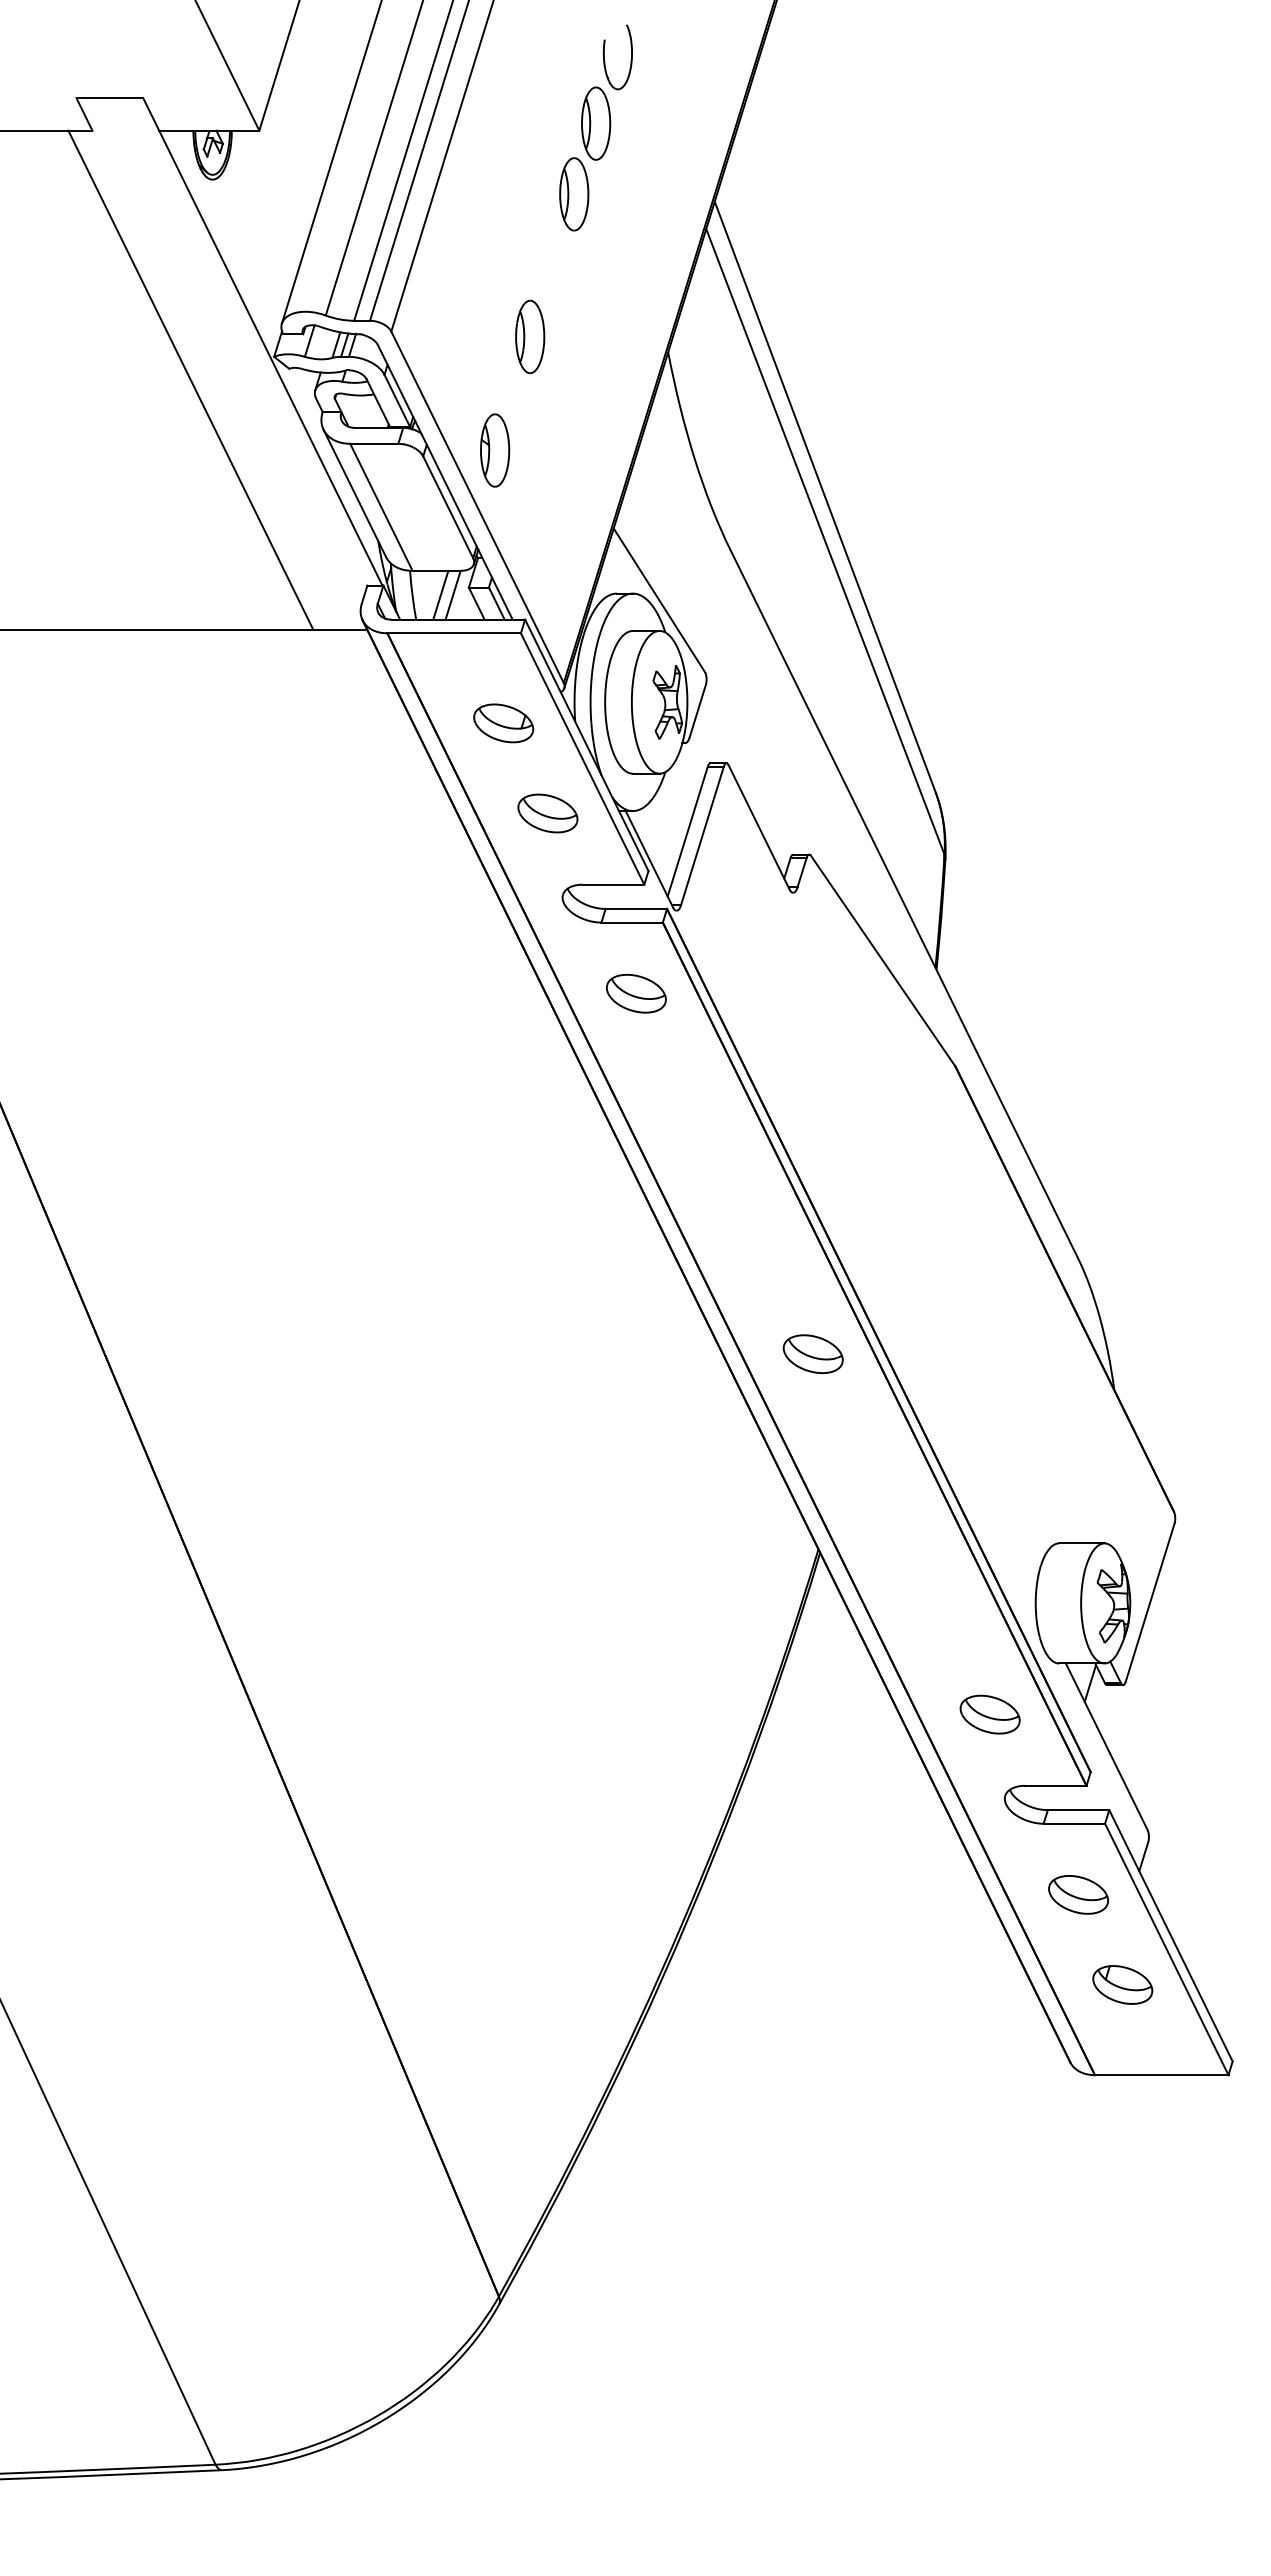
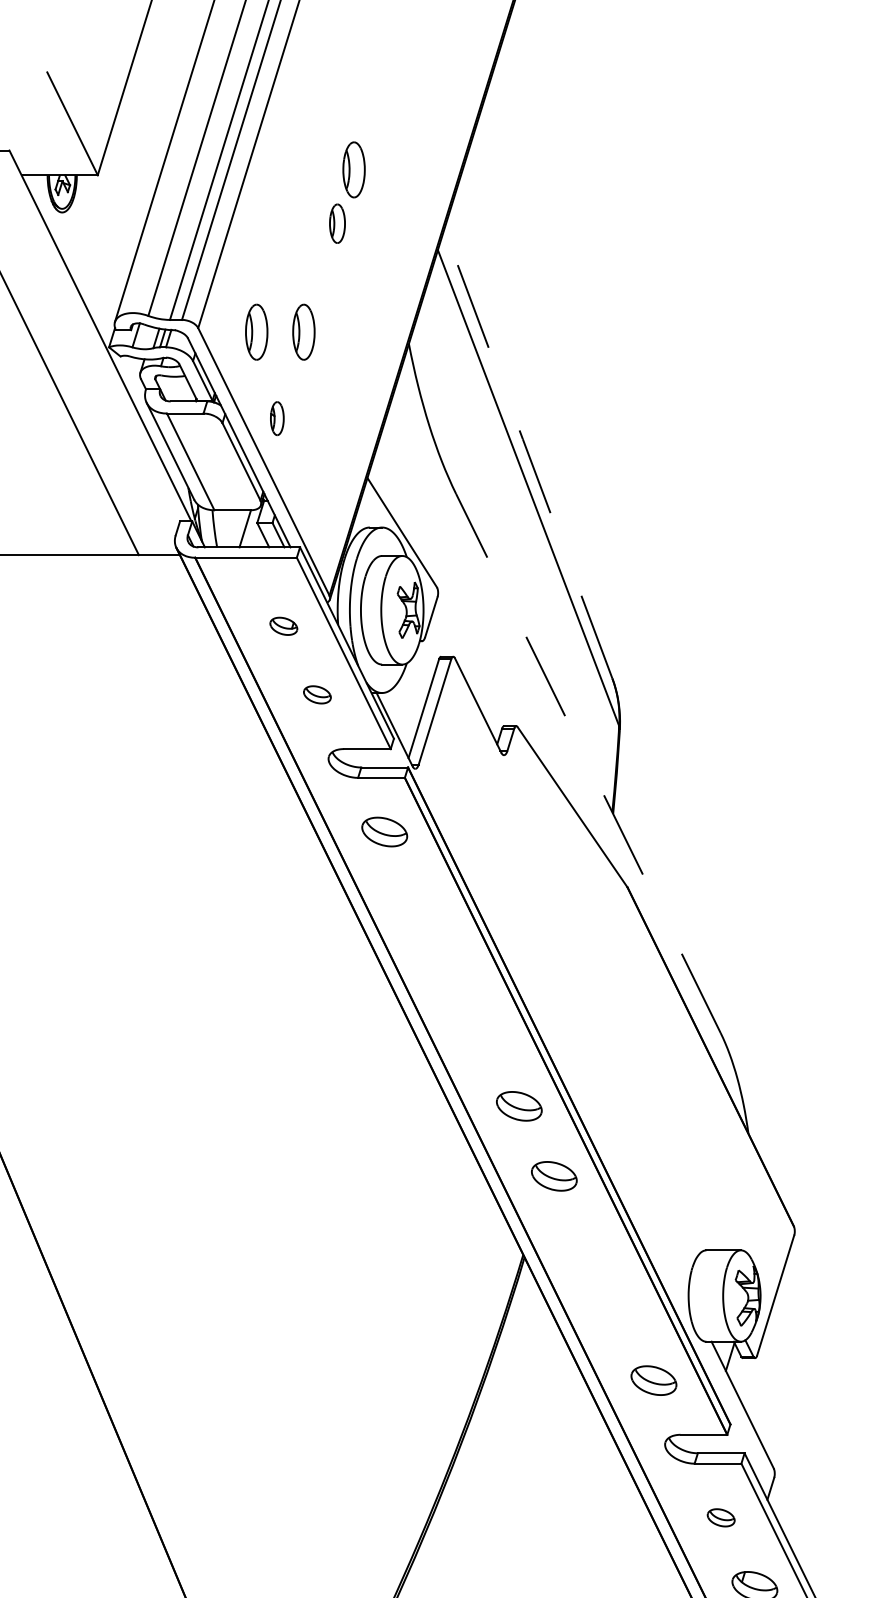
part: (605, 61) -> (361, 122), removed
part: (574, 194) -> (337, 223), size x0.7
part: (468, 336) -> (256, 331), added
part: (495, 450) -> (277, 418), size x0.6
line: (824, 496) -> (527, 453), solid -> dashed
line: (440, 594) -> (235, 528), removed
part: (503, 723) -> (283, 626), size x0.6
part: (547, 813) -> (317, 694), size x0.6
line: (903, 903) -> (588, 763), solid -> dashed
part: (858, 1445) -> (553, 1175), added
part: (1078, 1894) -> (721, 1517), size x0.6

